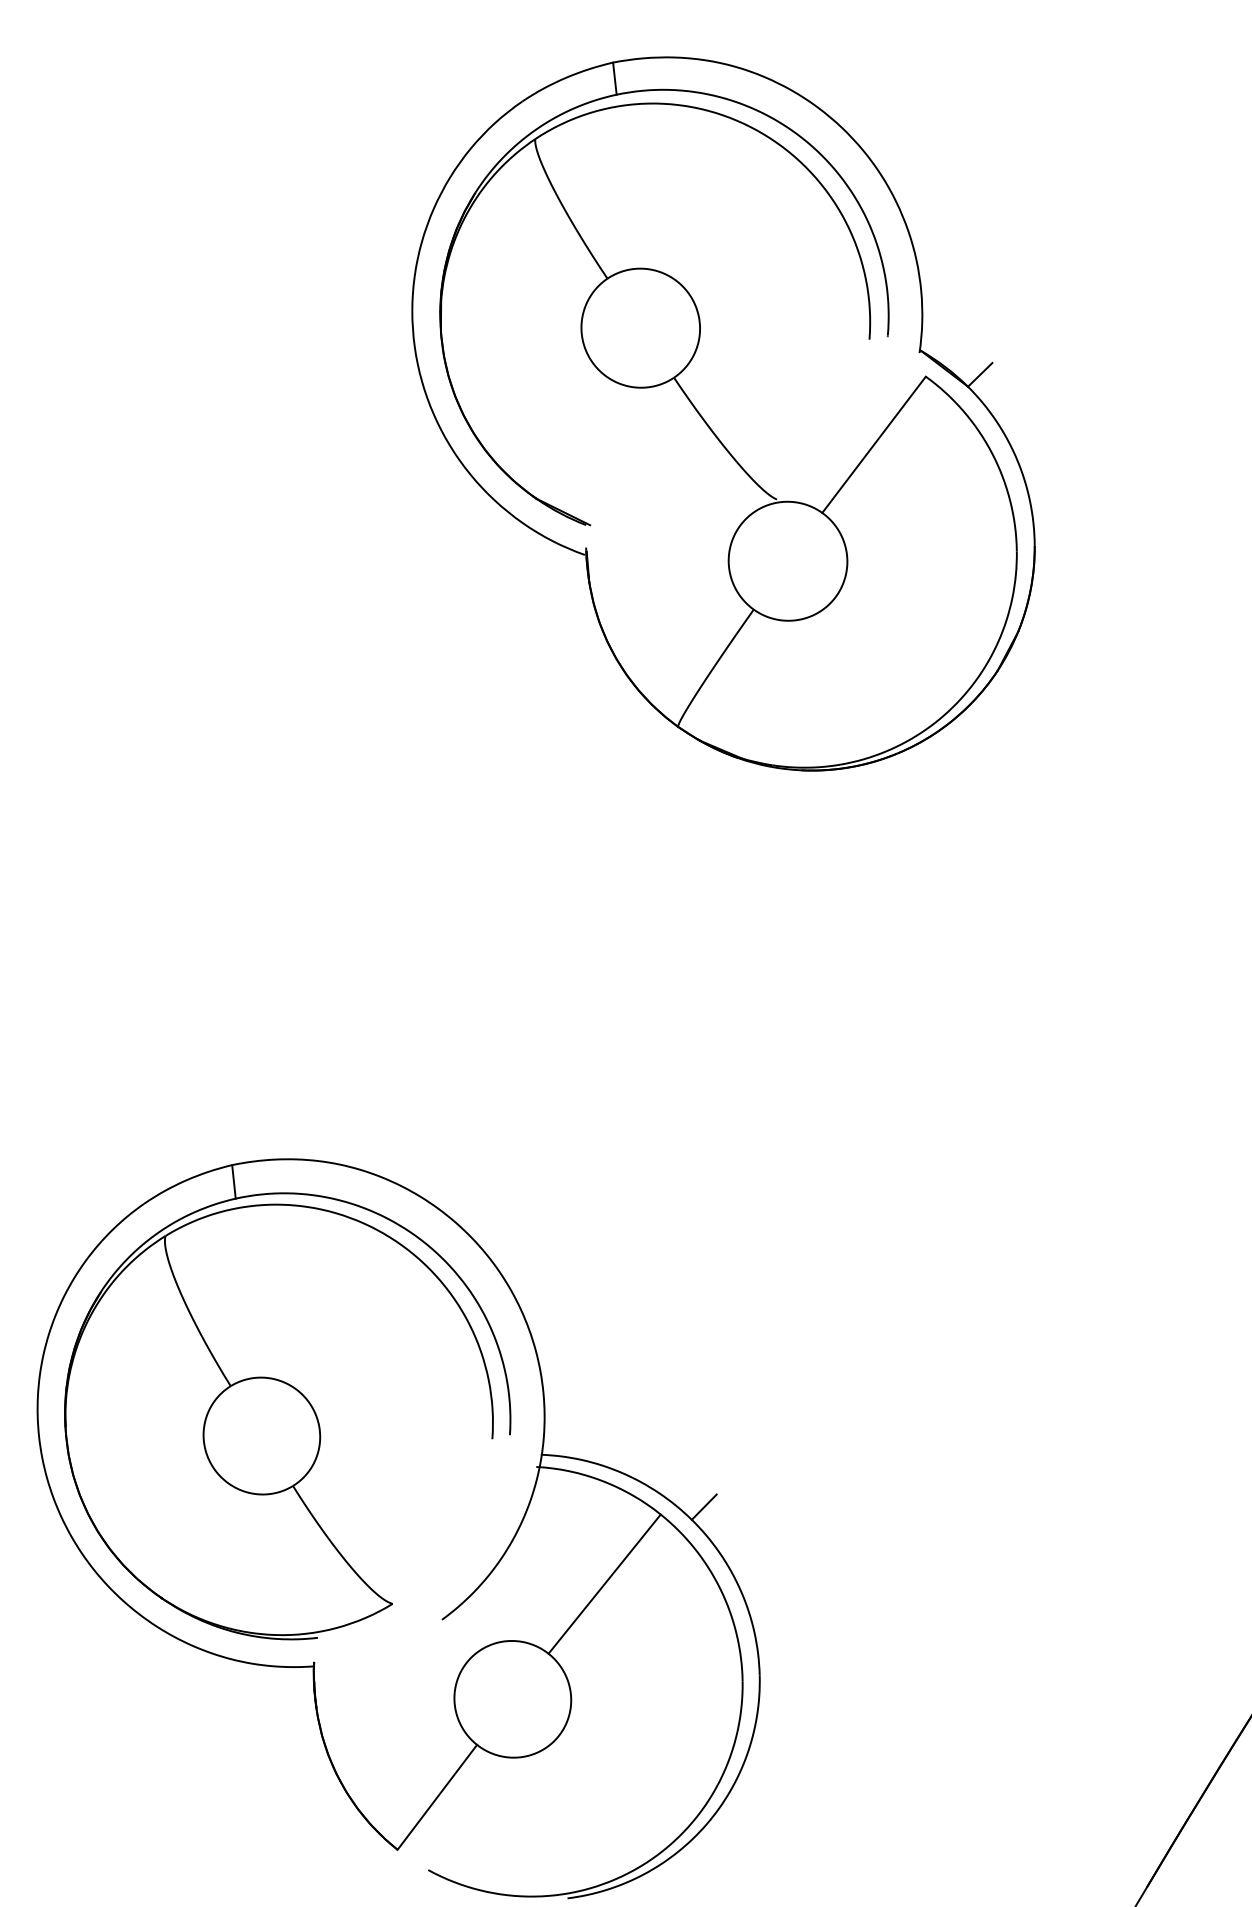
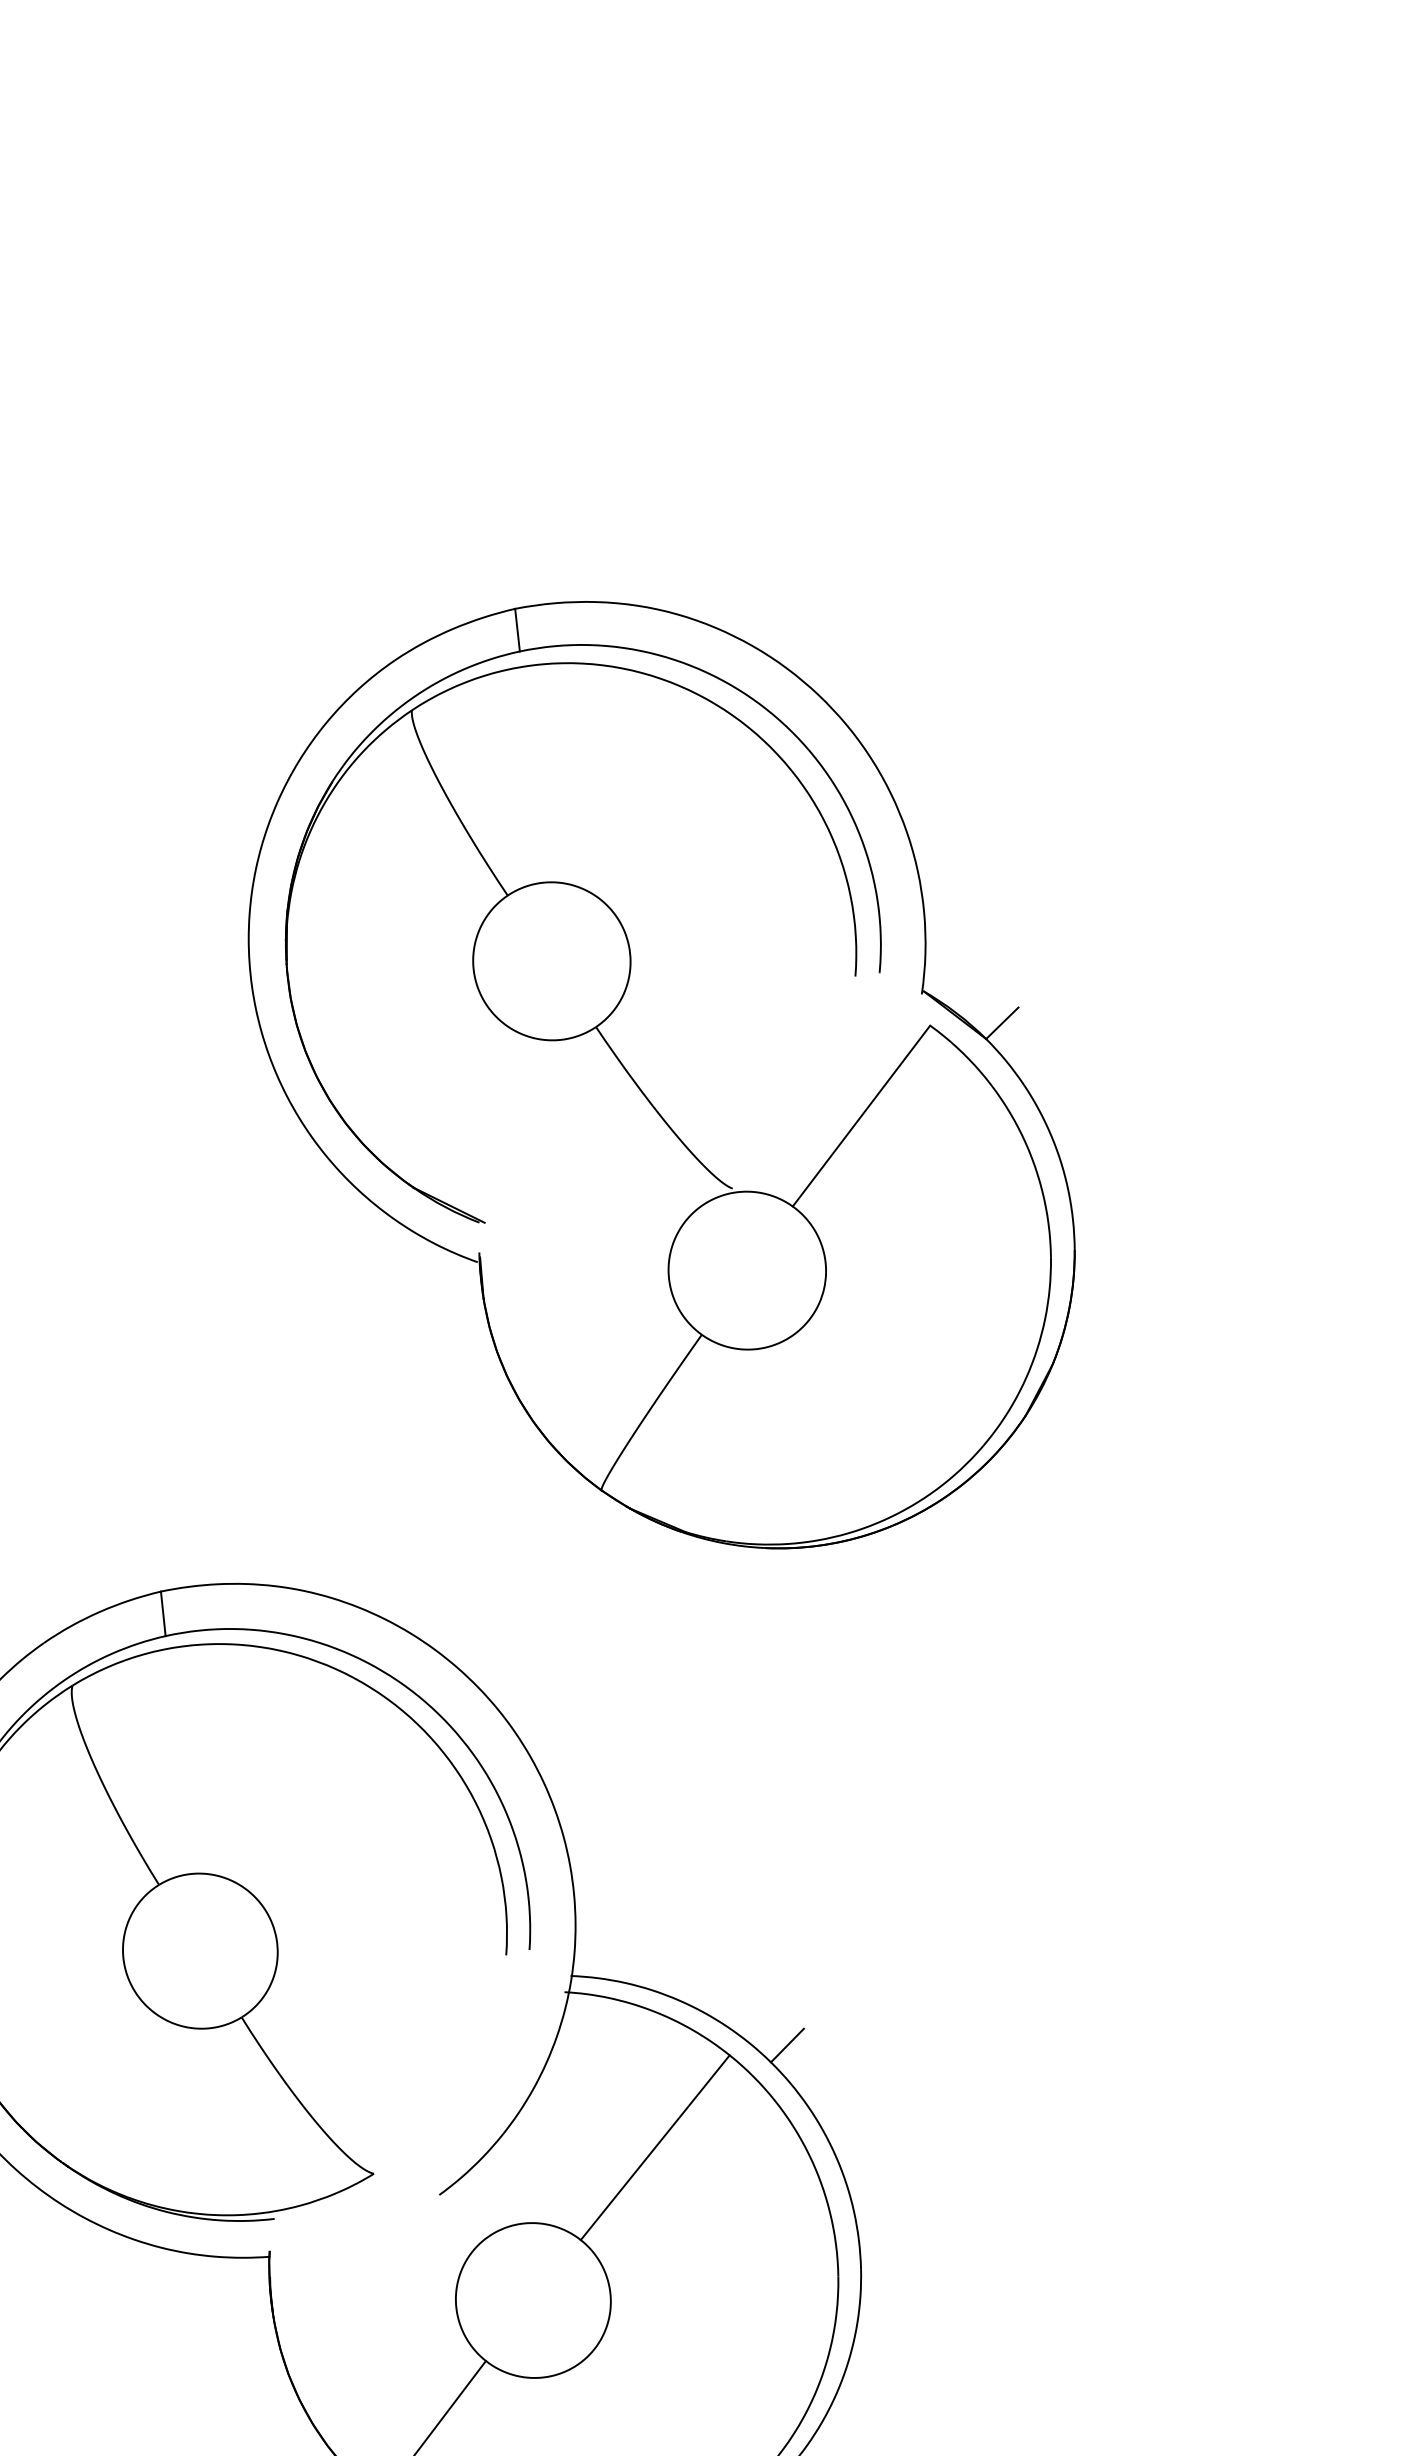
part: (723, 413) -> (661, 1074), moved

